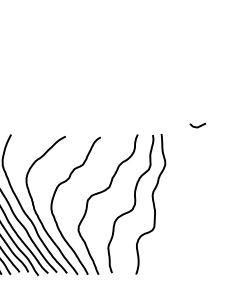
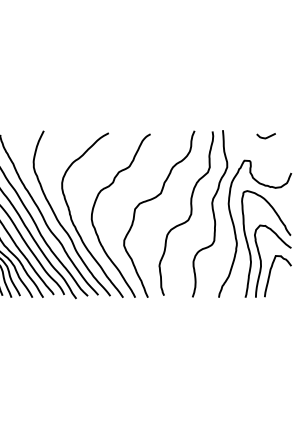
curve: (197, 126) -> (265, 137), moved
part: (188, 216) -> (255, 228), added

